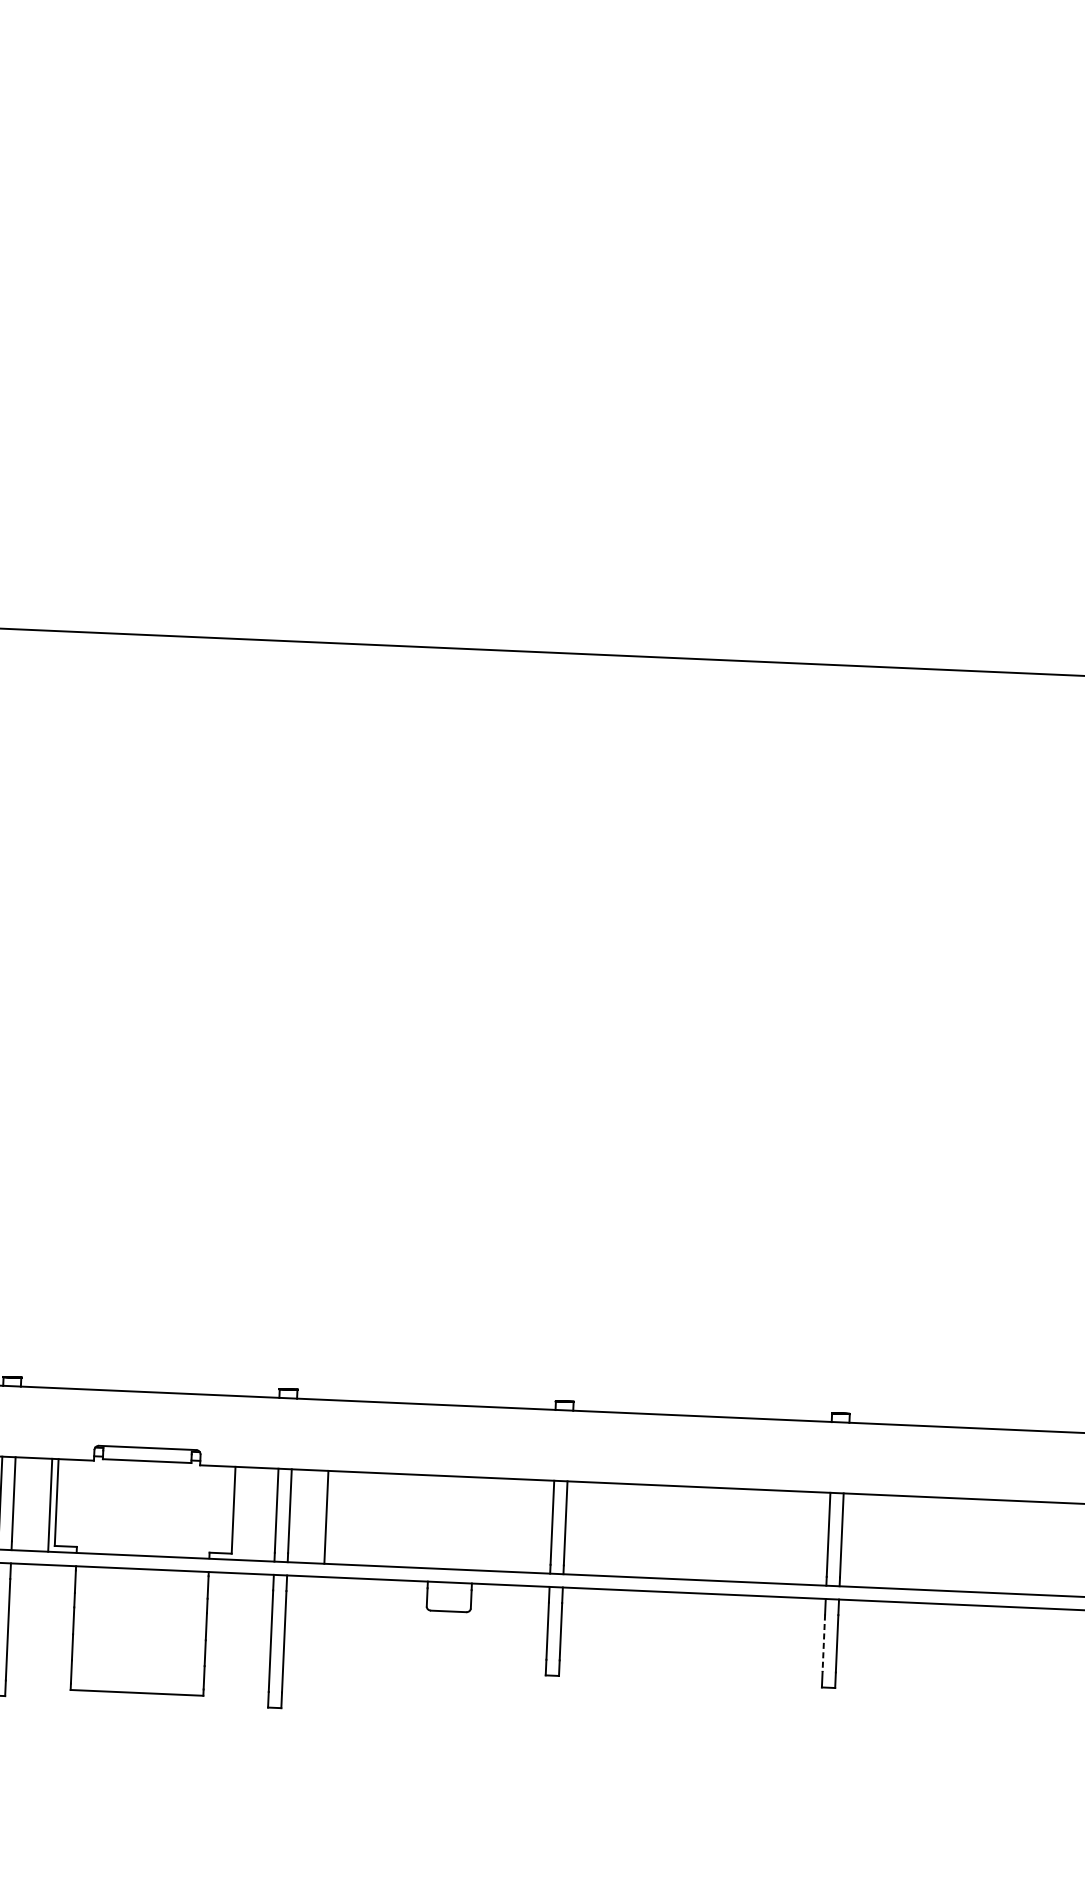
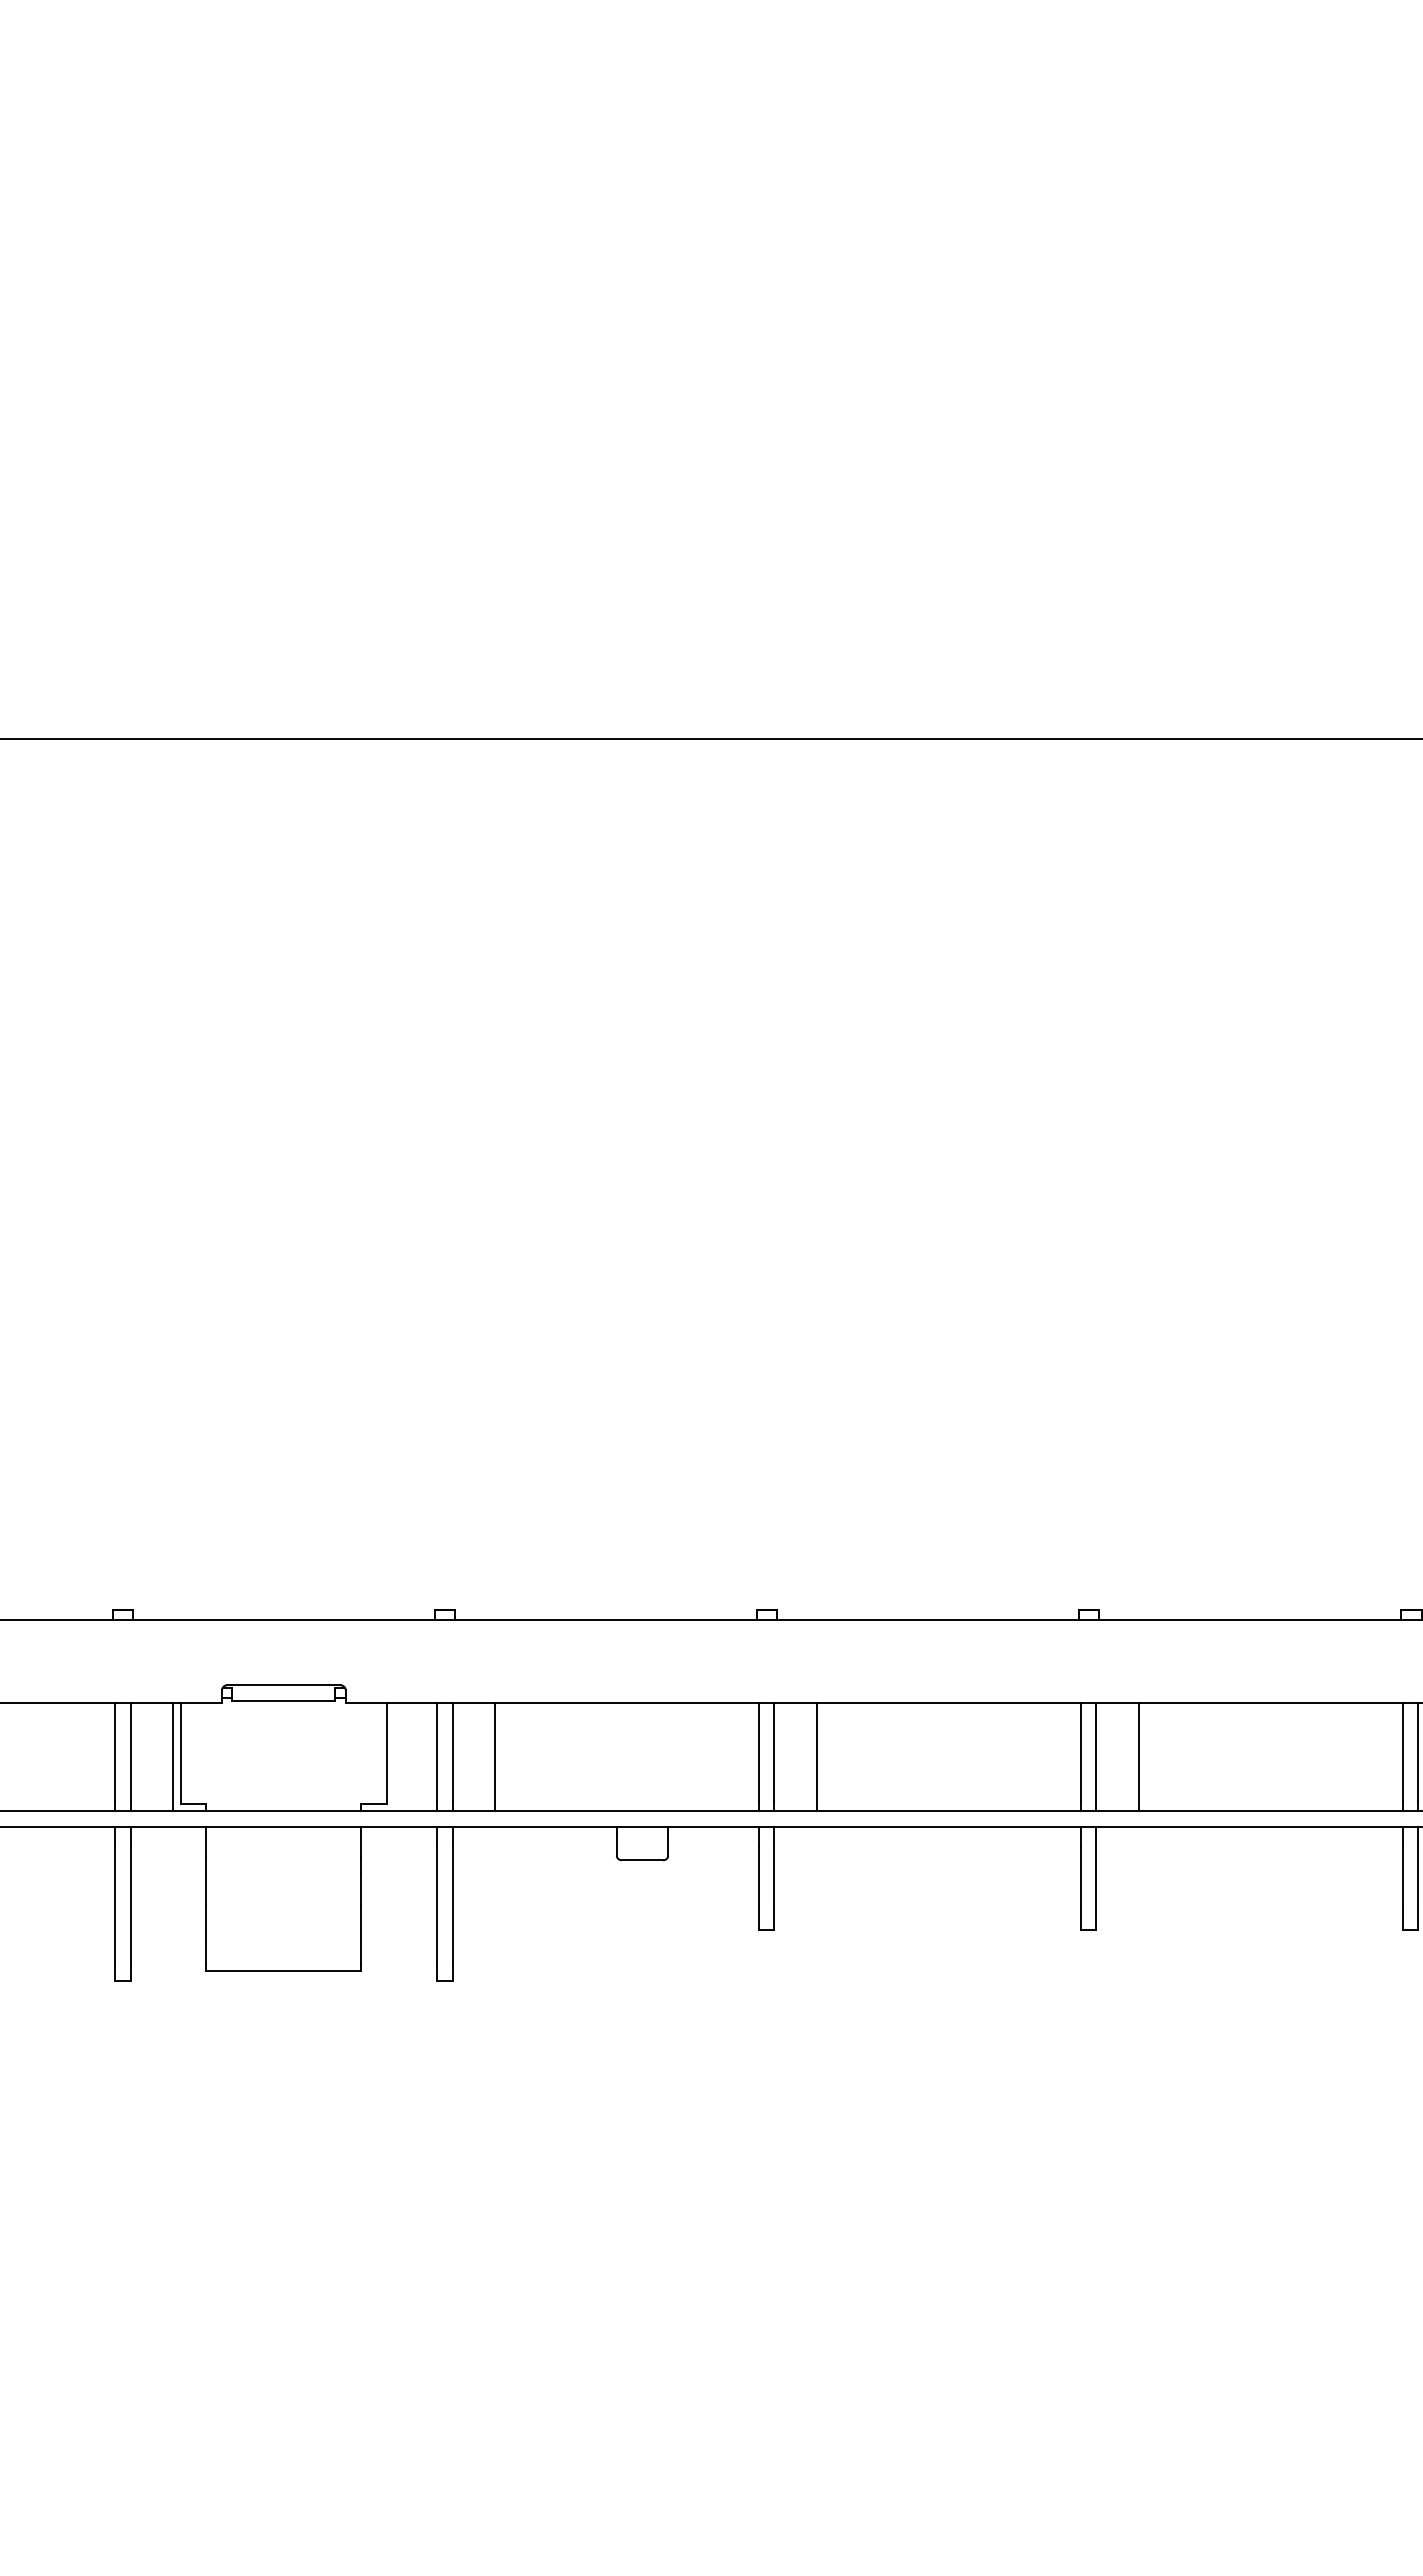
line: (602, 1528) -> (817, 1756), added
line: (878, 1541) -> (1139, 1756), added
line: (823, 1643) -> (1080, 1878), dashed -> solid

